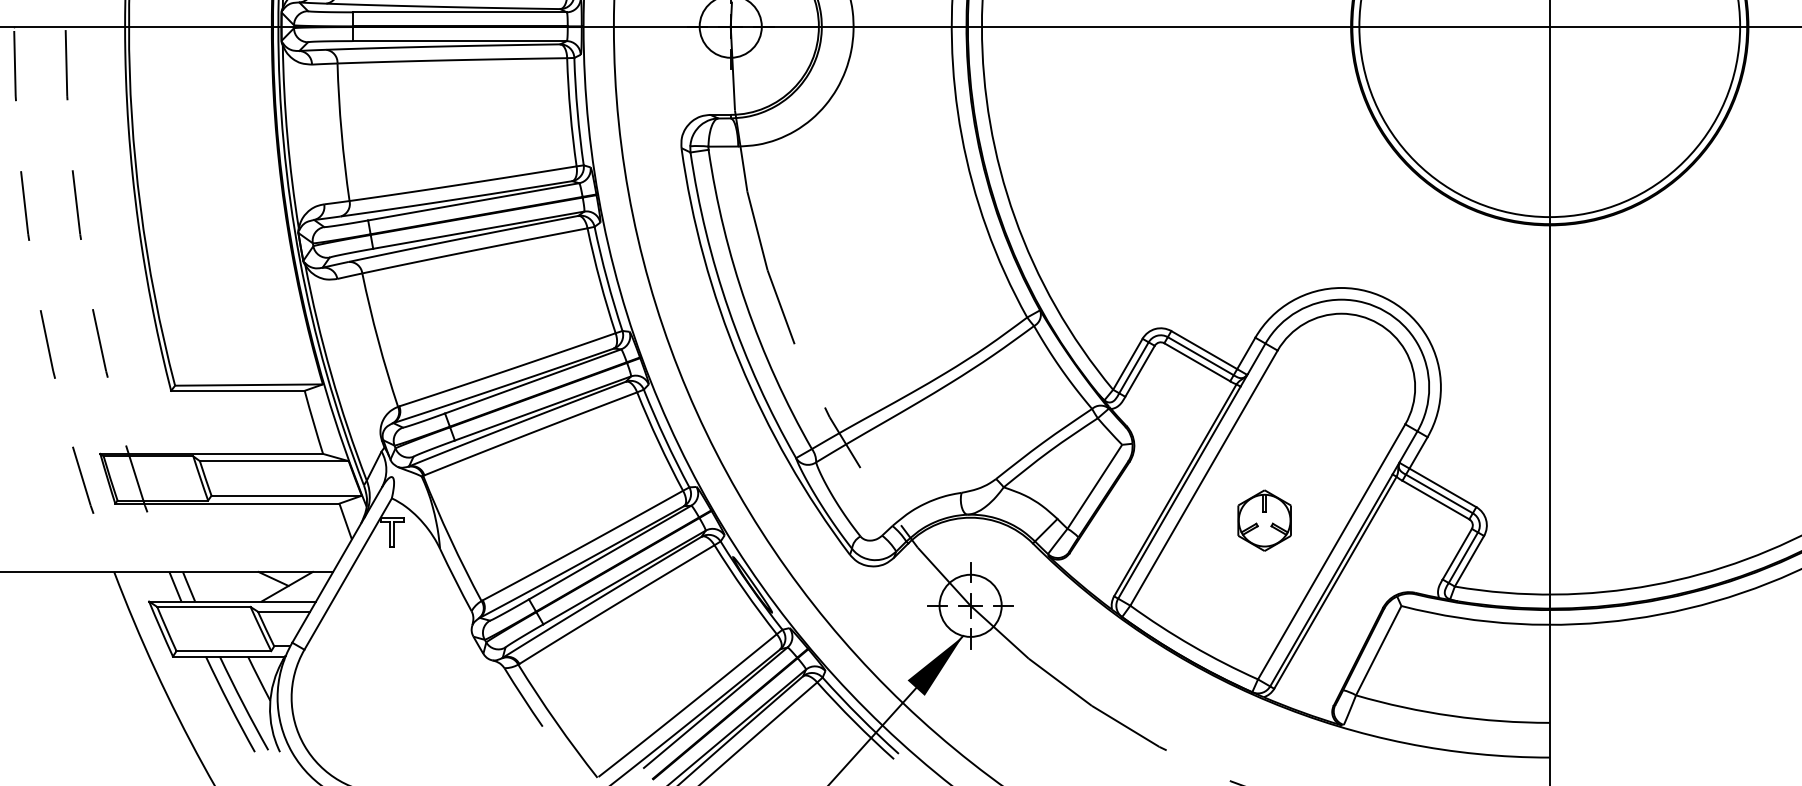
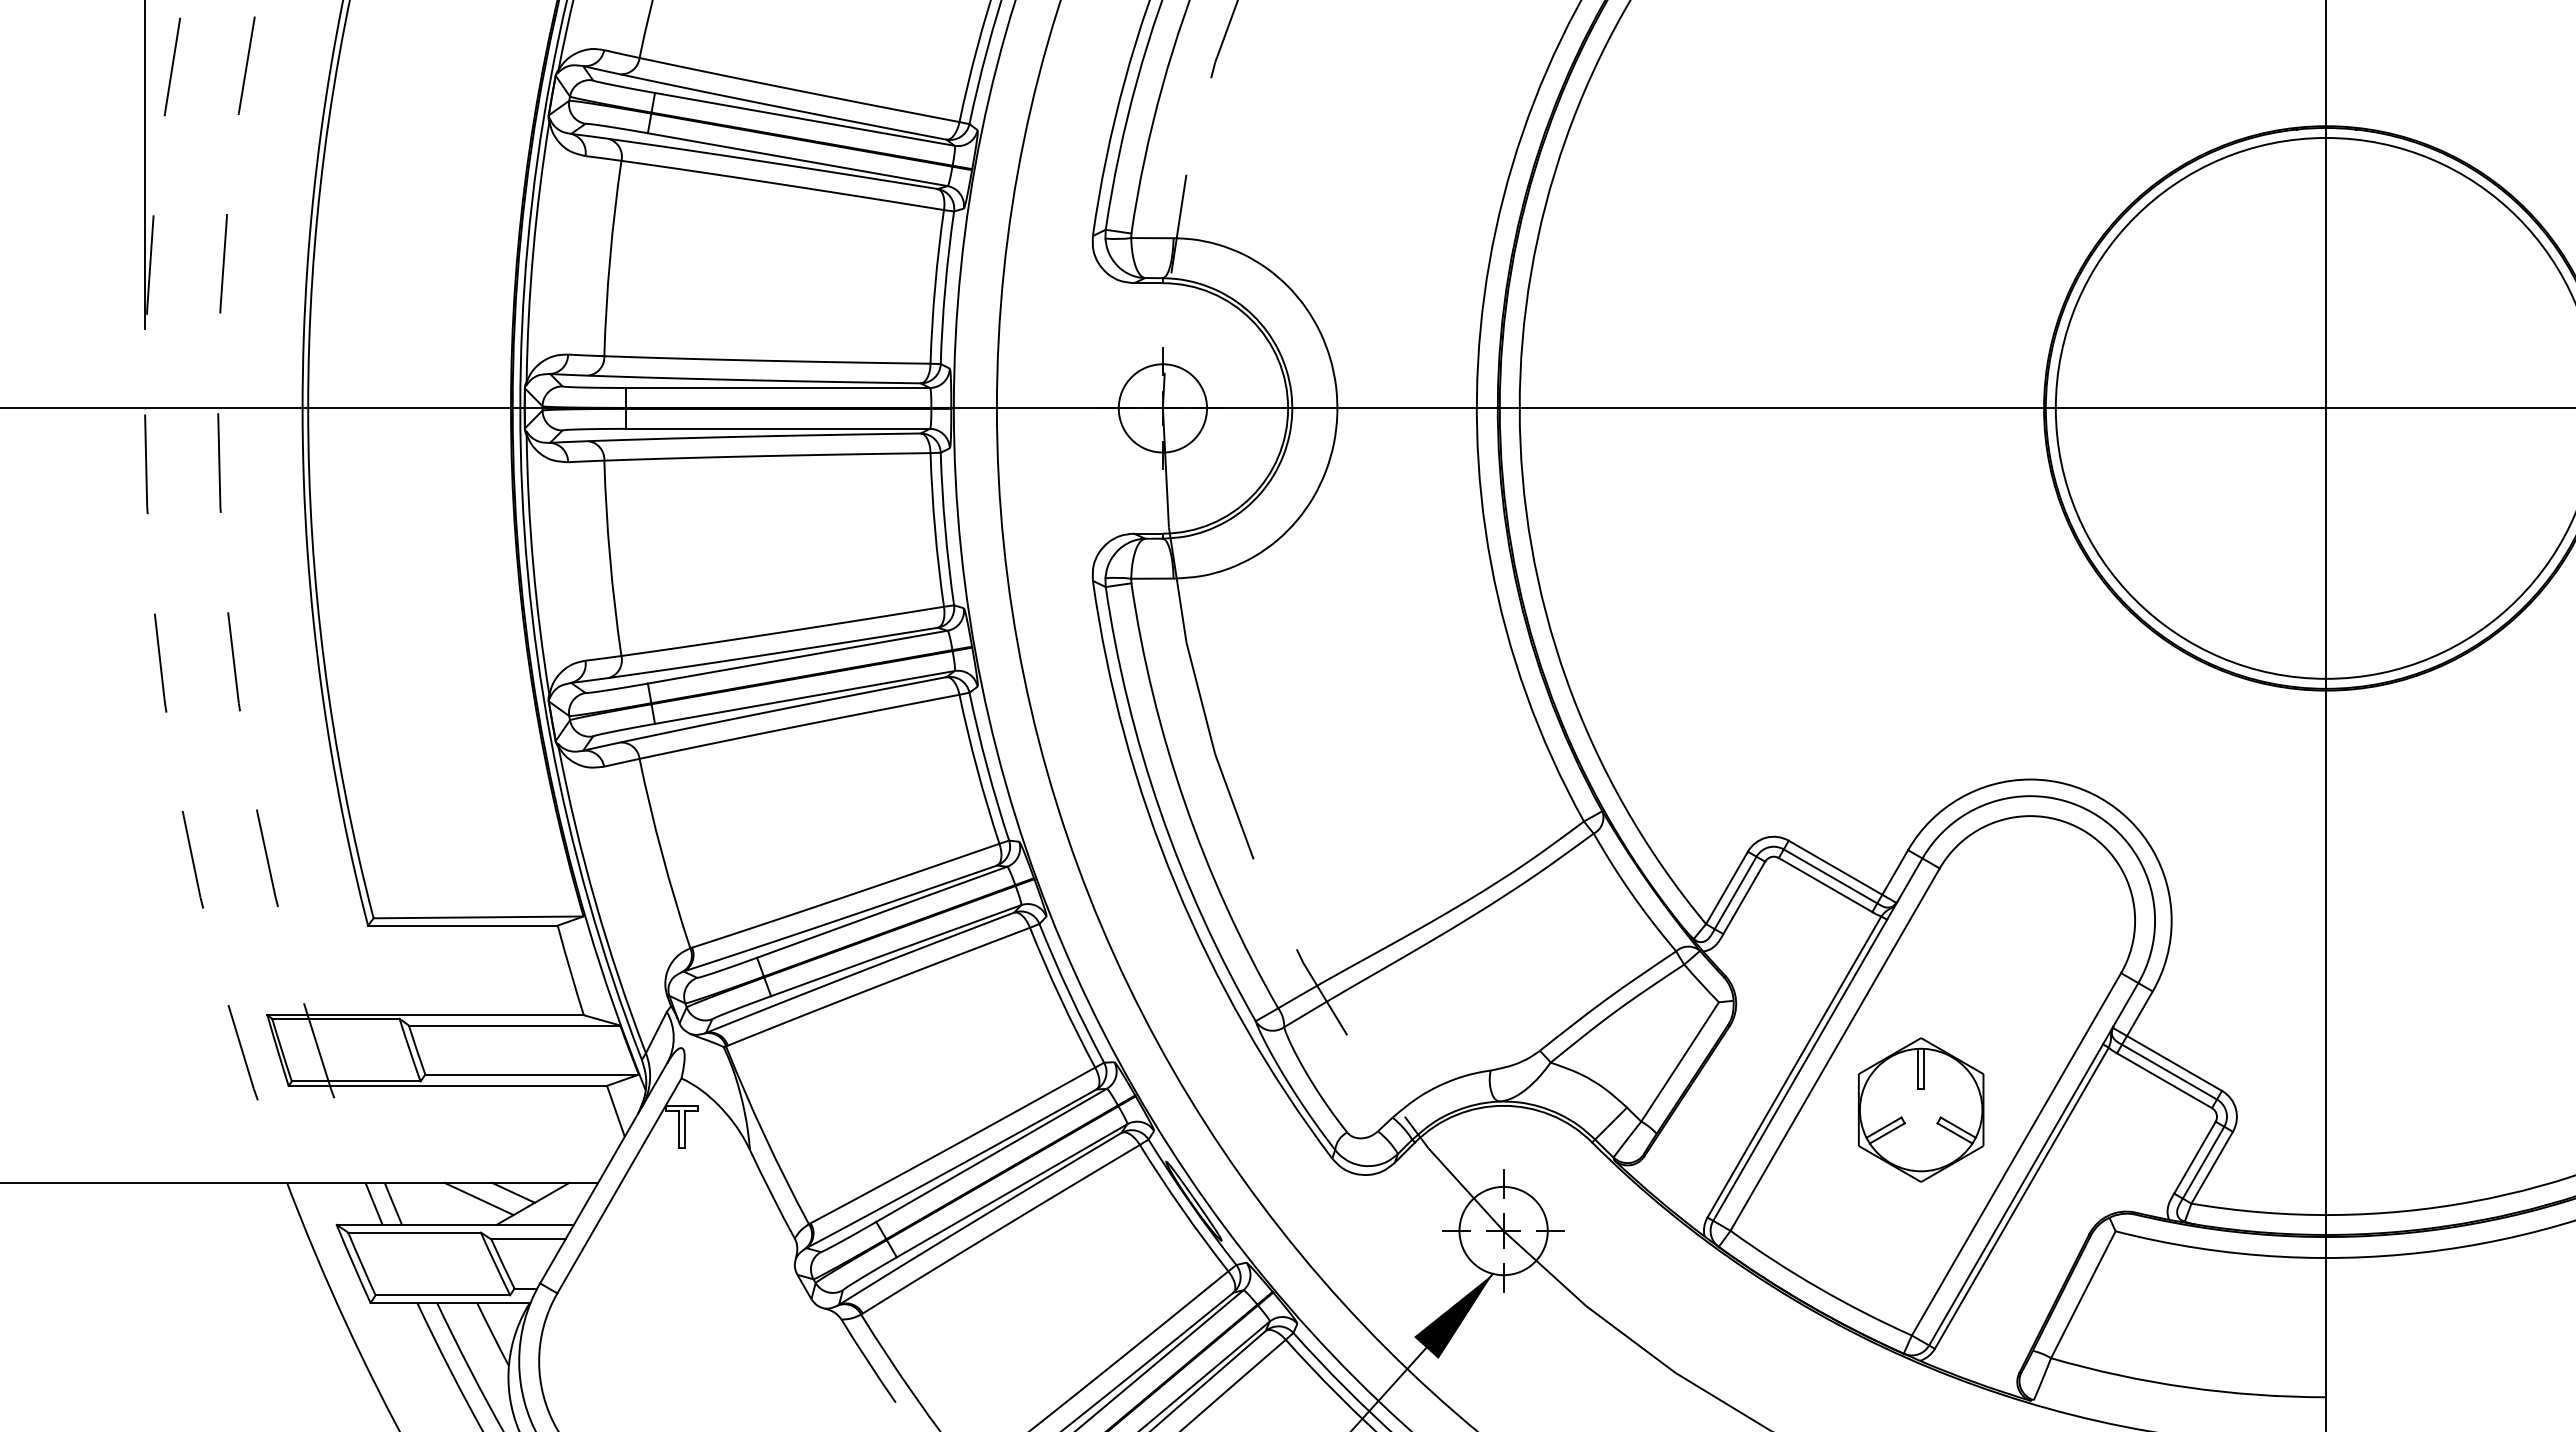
part: (1264, 520) -> (1921, 1109), size x1.67
line: (248, 582) -> (478, 1198), added

